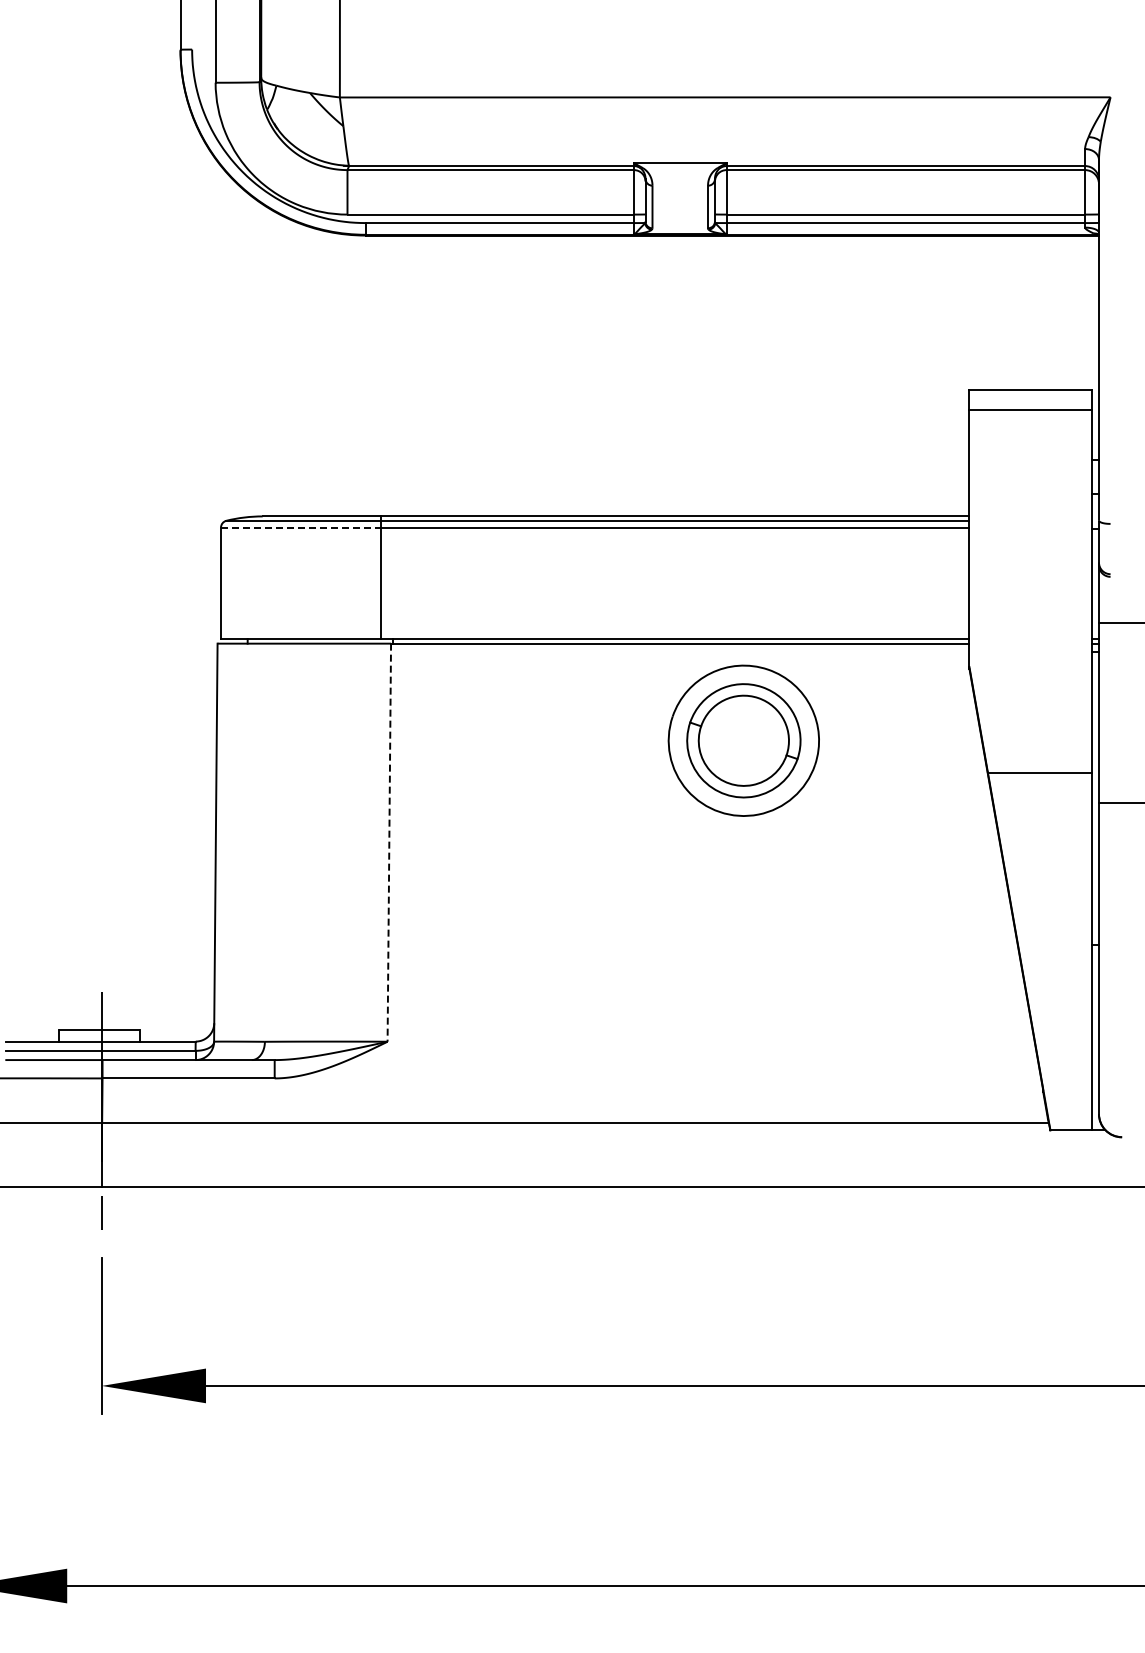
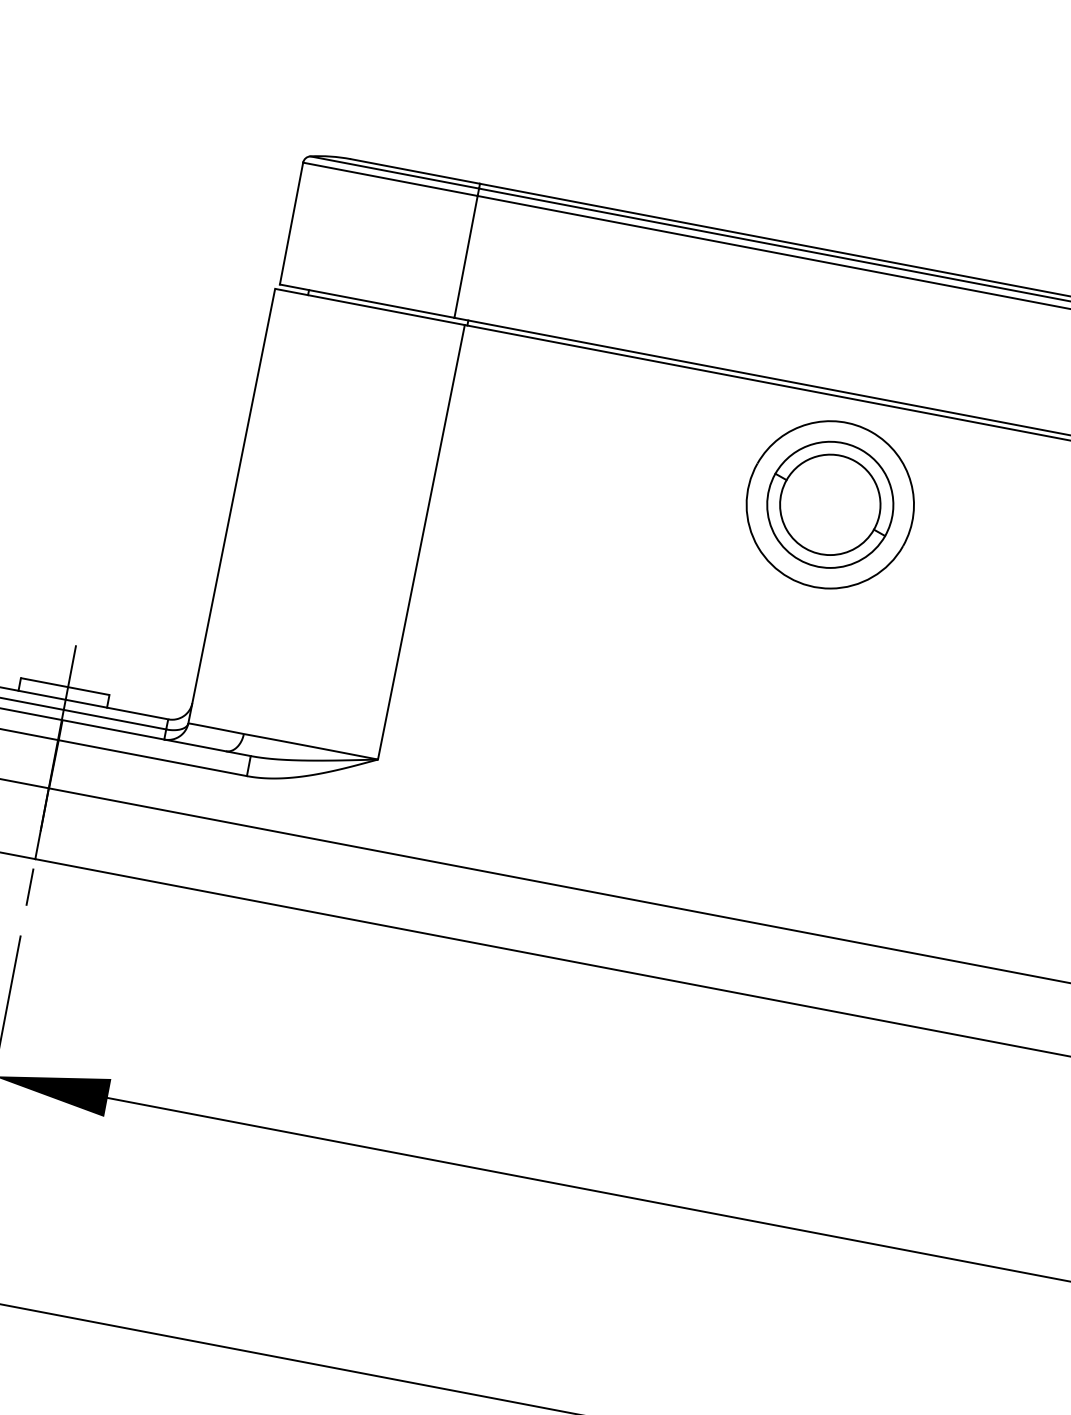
line: (300, 527) -> (390, 179), dashed -> solid
line: (389, 843) -> (421, 543), dashed -> solid

